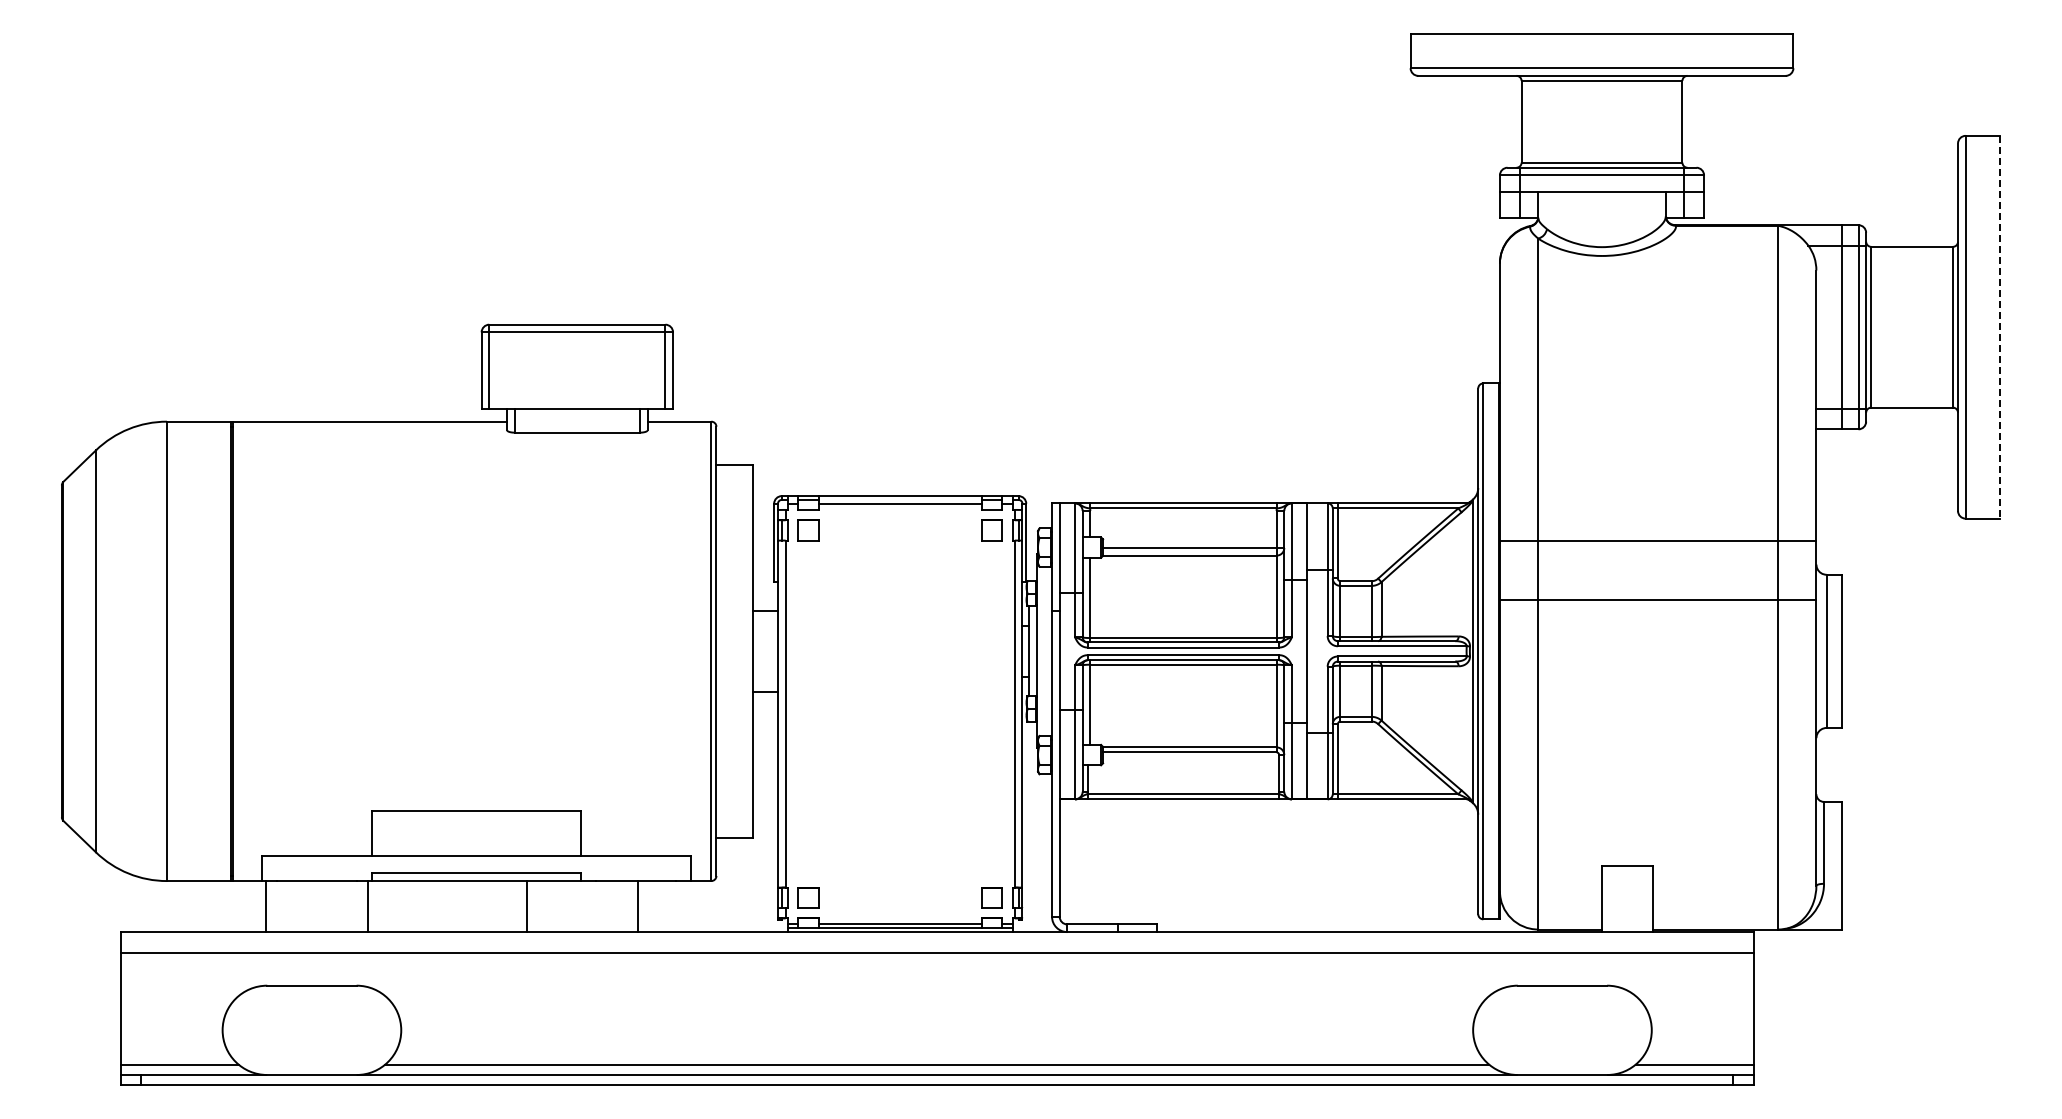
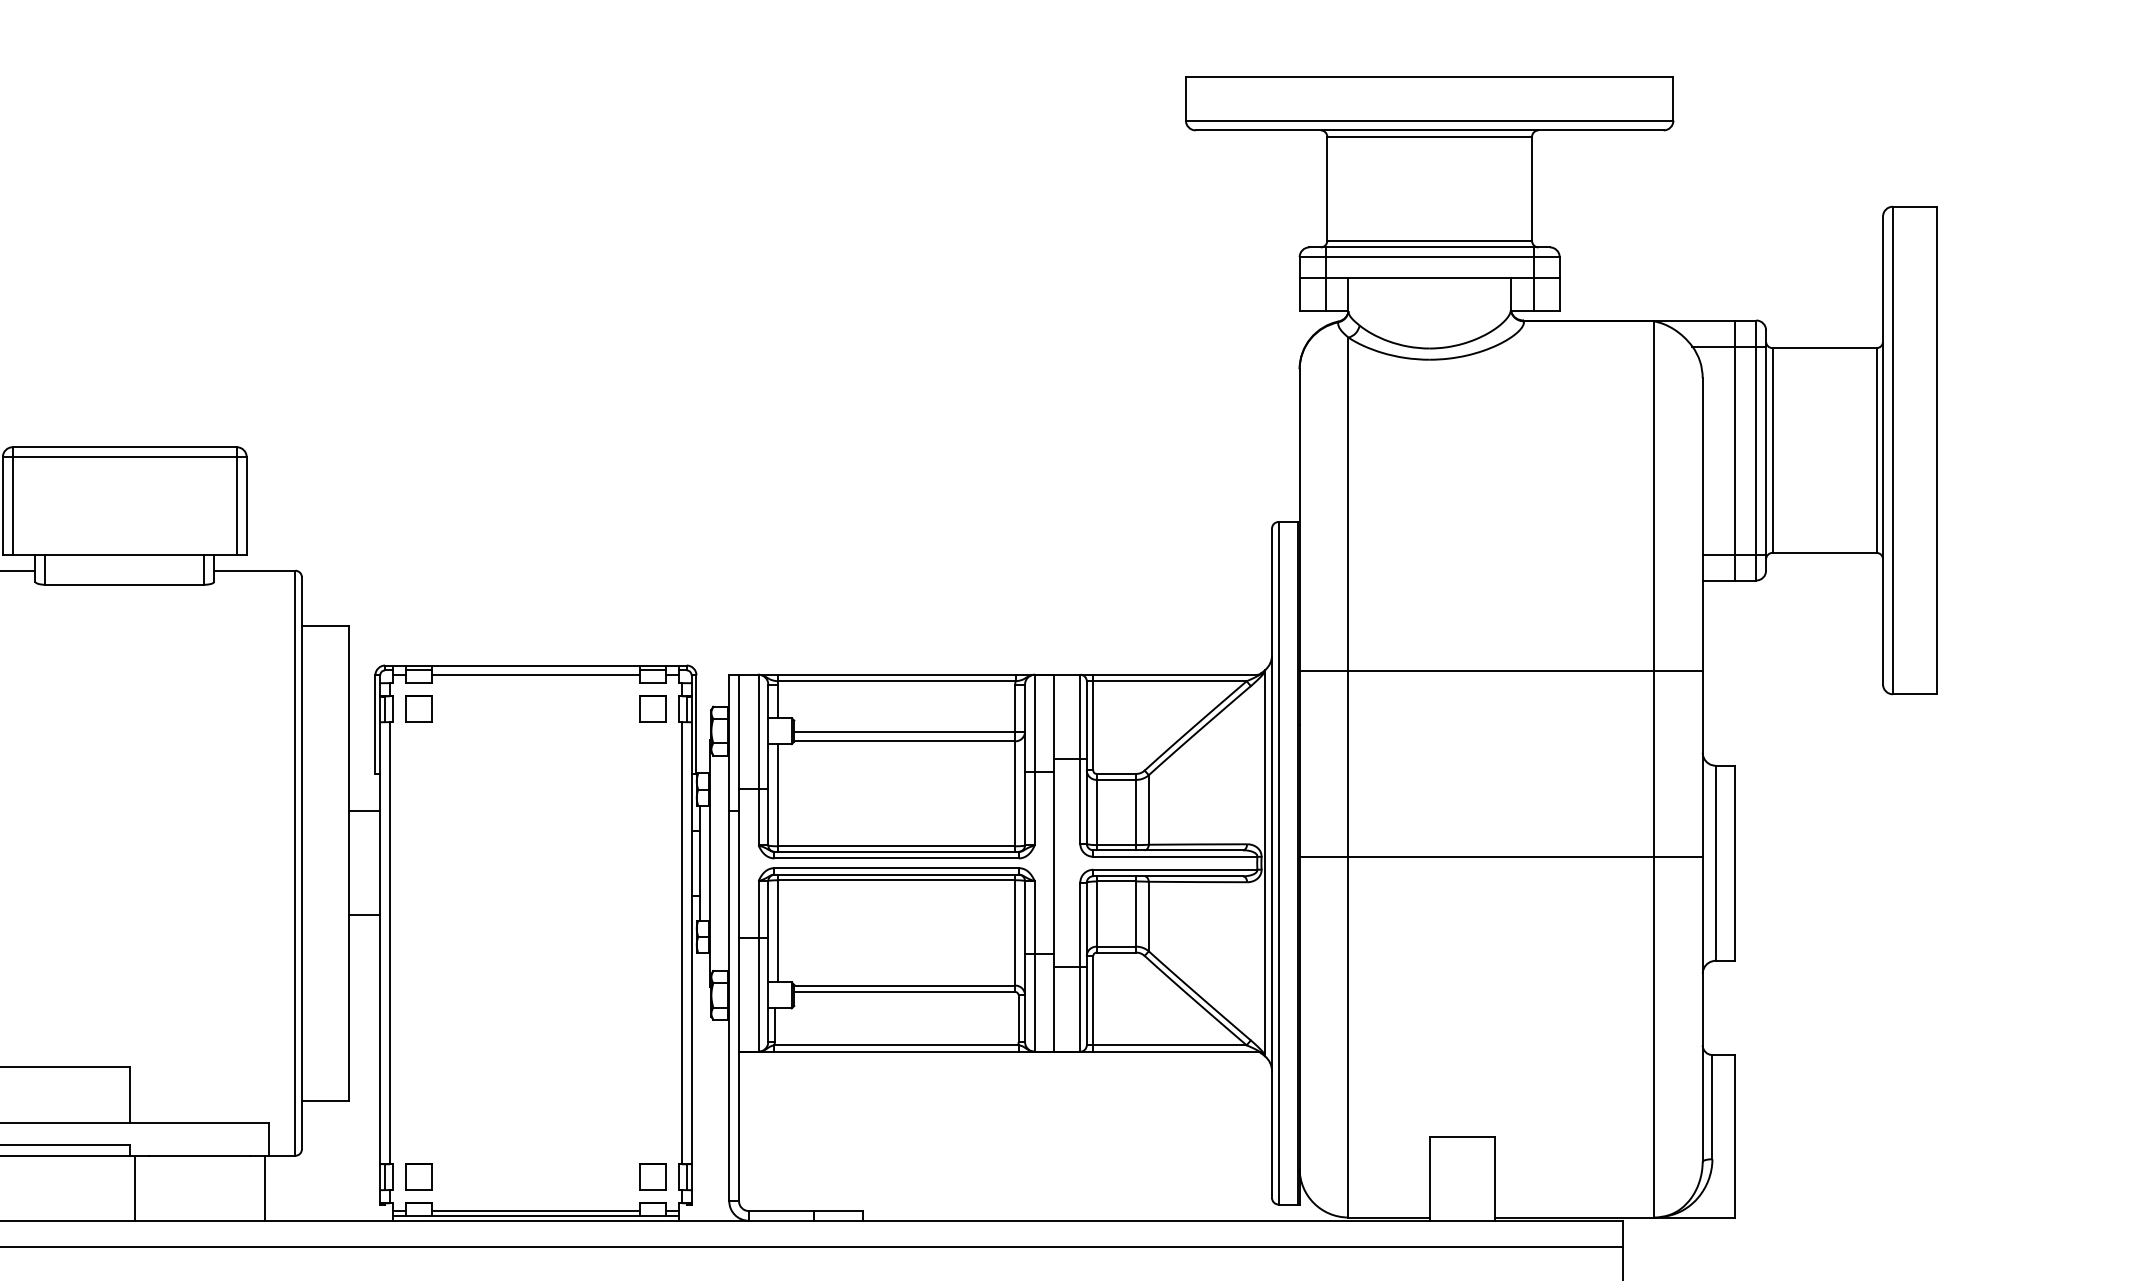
line: (2000, 327) -> (1937, 450), dashed -> solid
line: (1657, 540) -> (1500, 671), moved
line: (1657, 600) -> (1500, 857), moved
line: (527, 906) -> (135, 1188), moved
line: (638, 906) -> (265, 1188), moved

